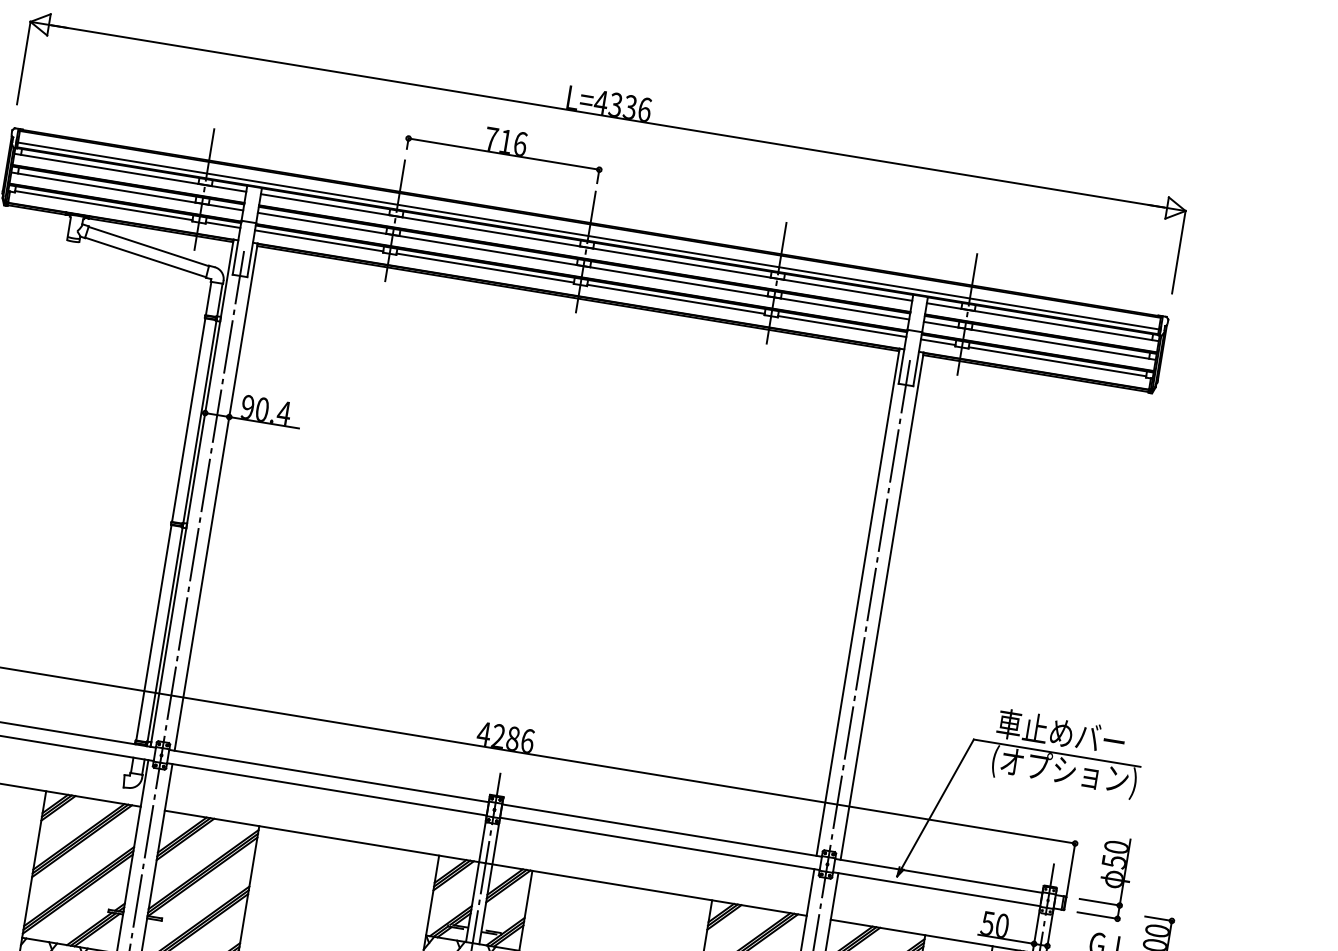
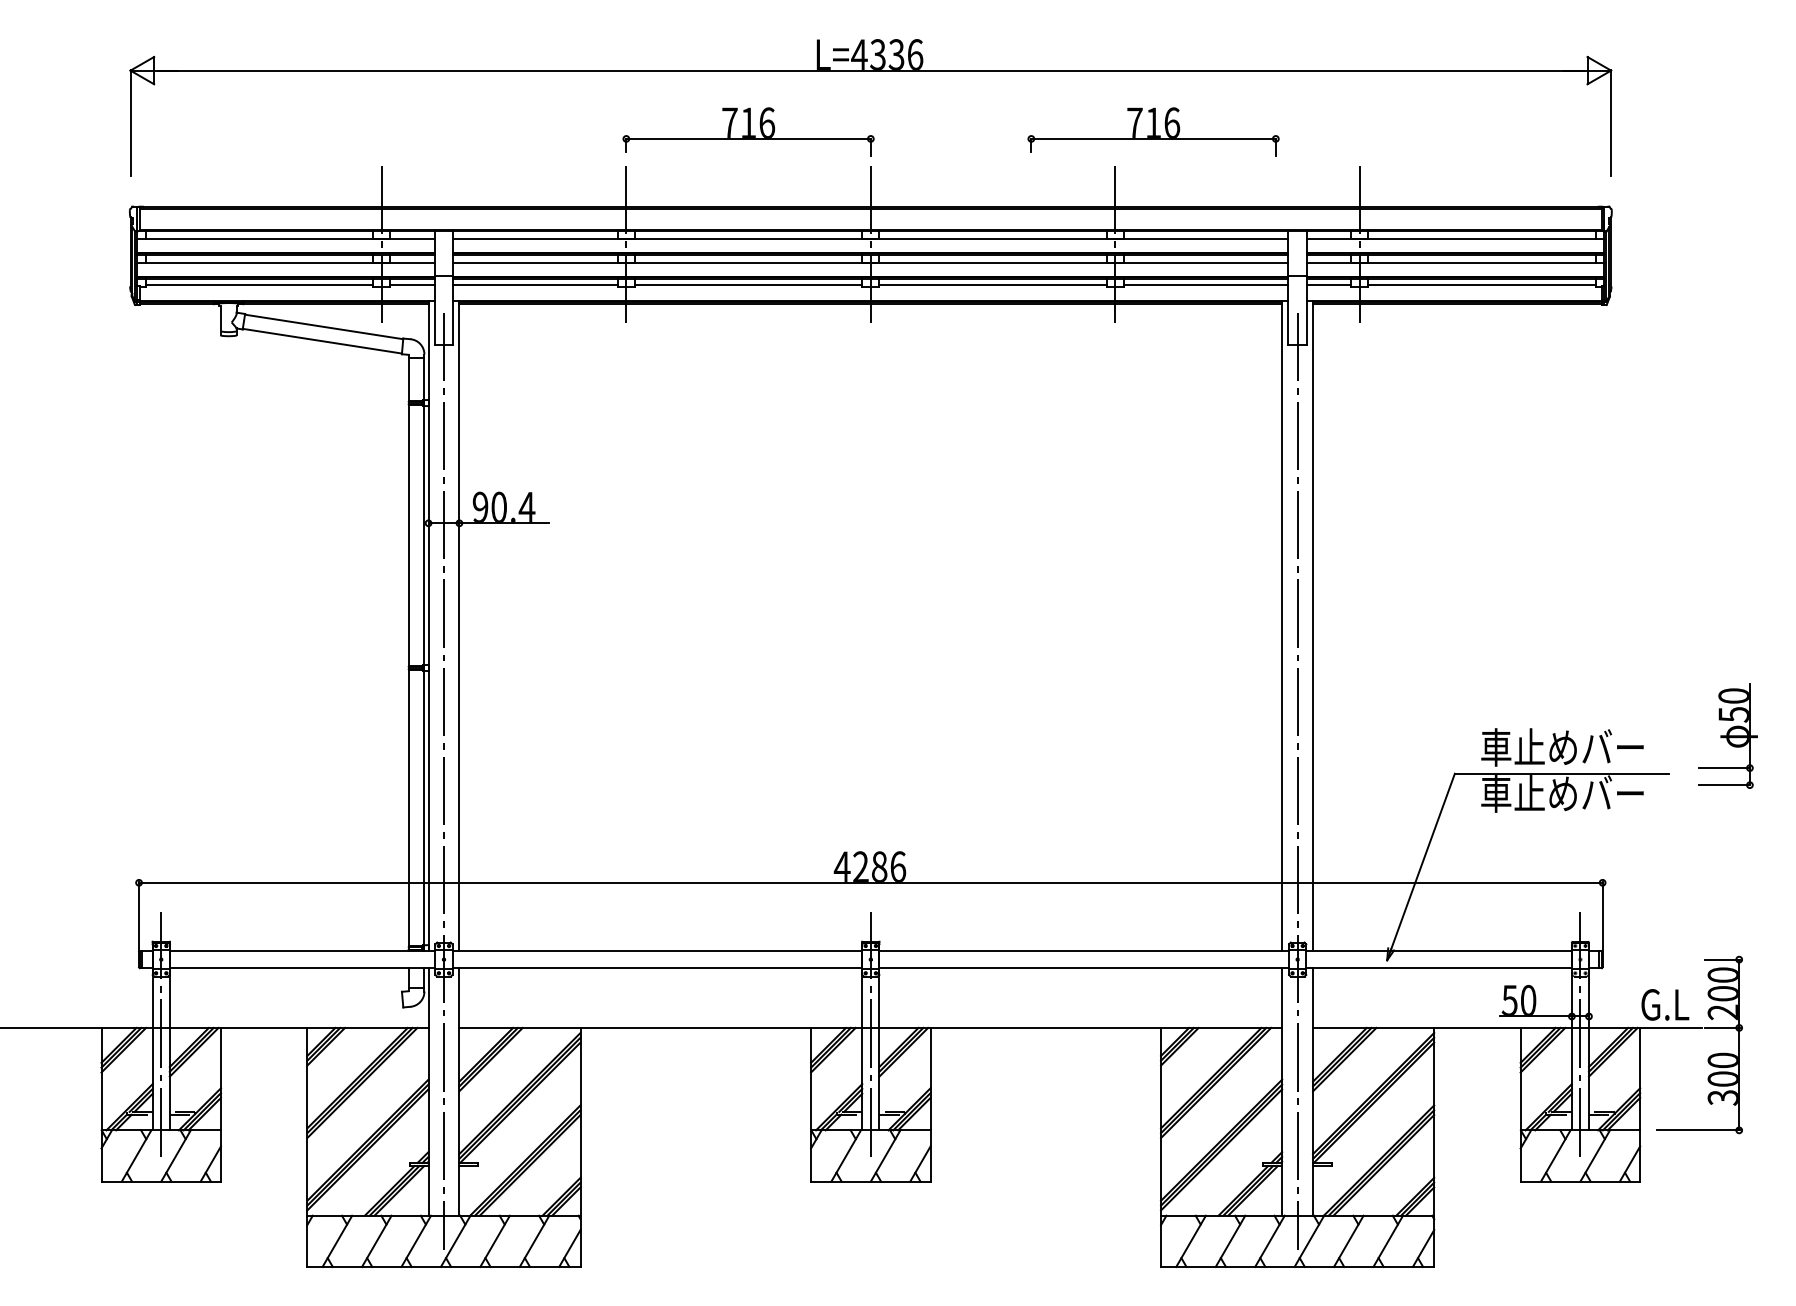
part: (820, 200) -> (1153, 131), added
line: (588, 235) -> (870, 223), removed
text: (1063, 772) -> (1573, 796), (オプション) -> 車止めバー
part: (1106, 877) -> (1727, 735), moved

